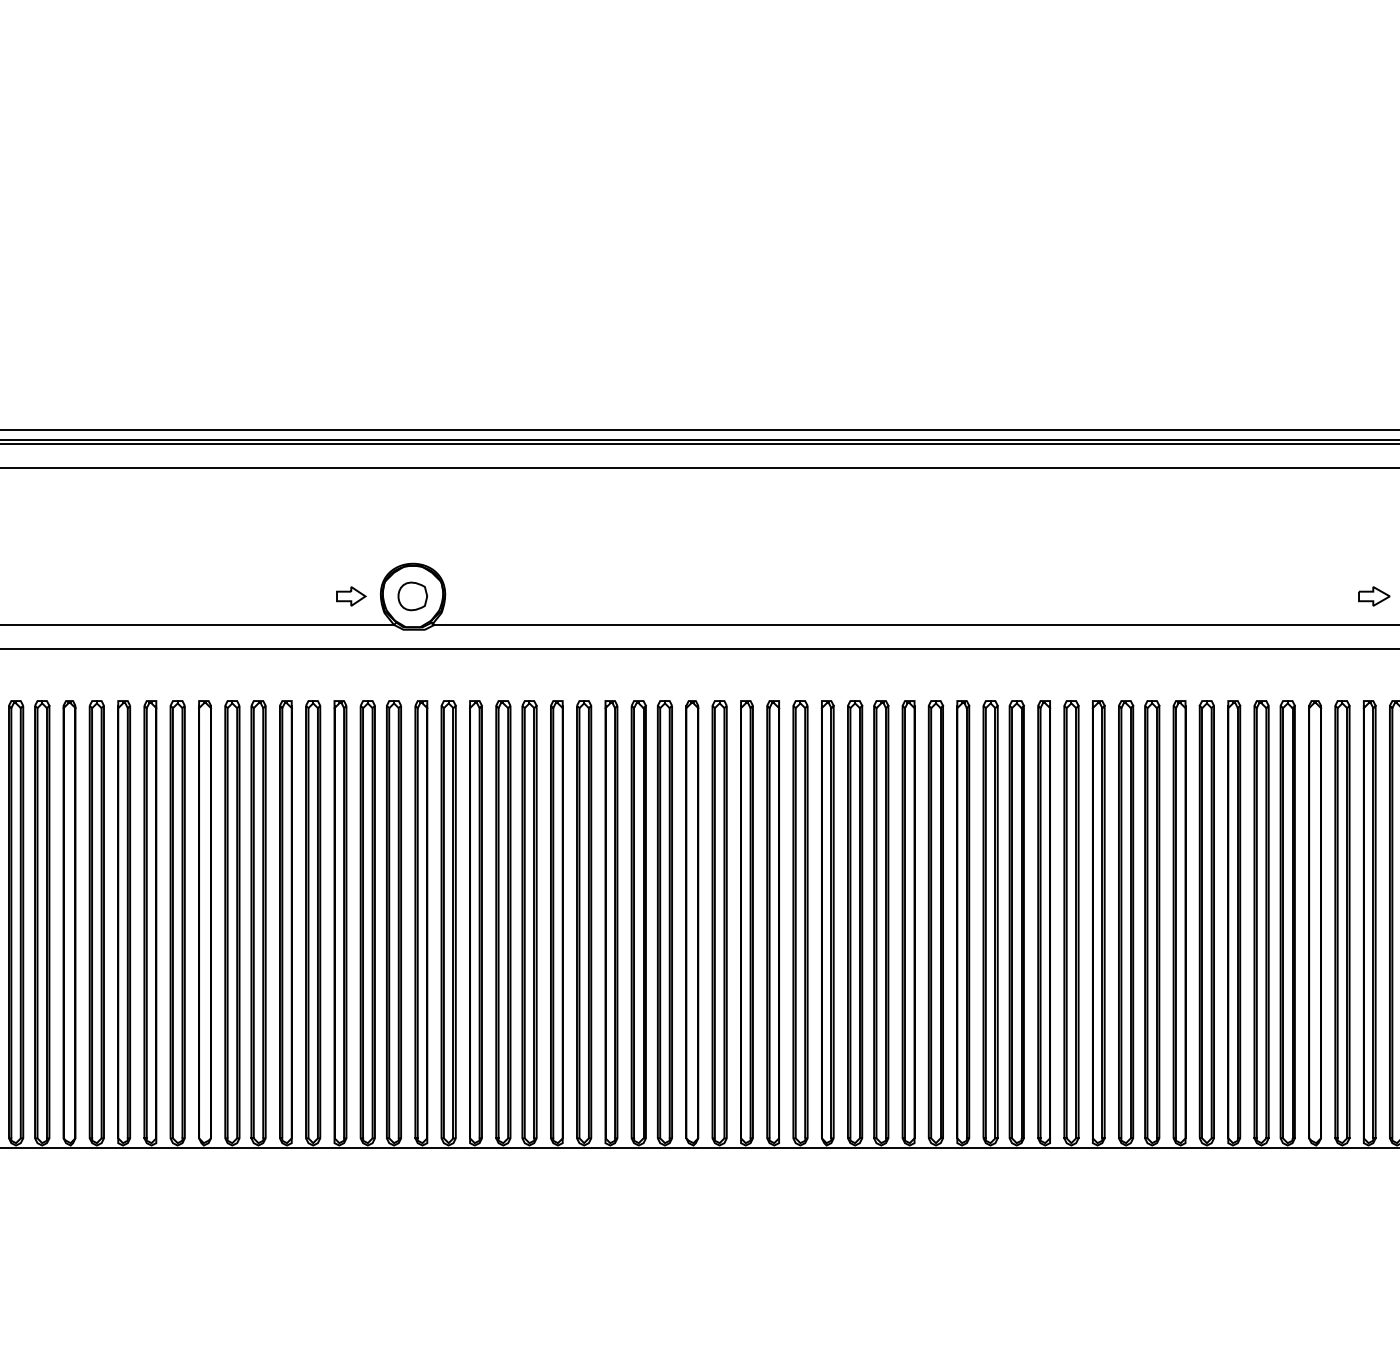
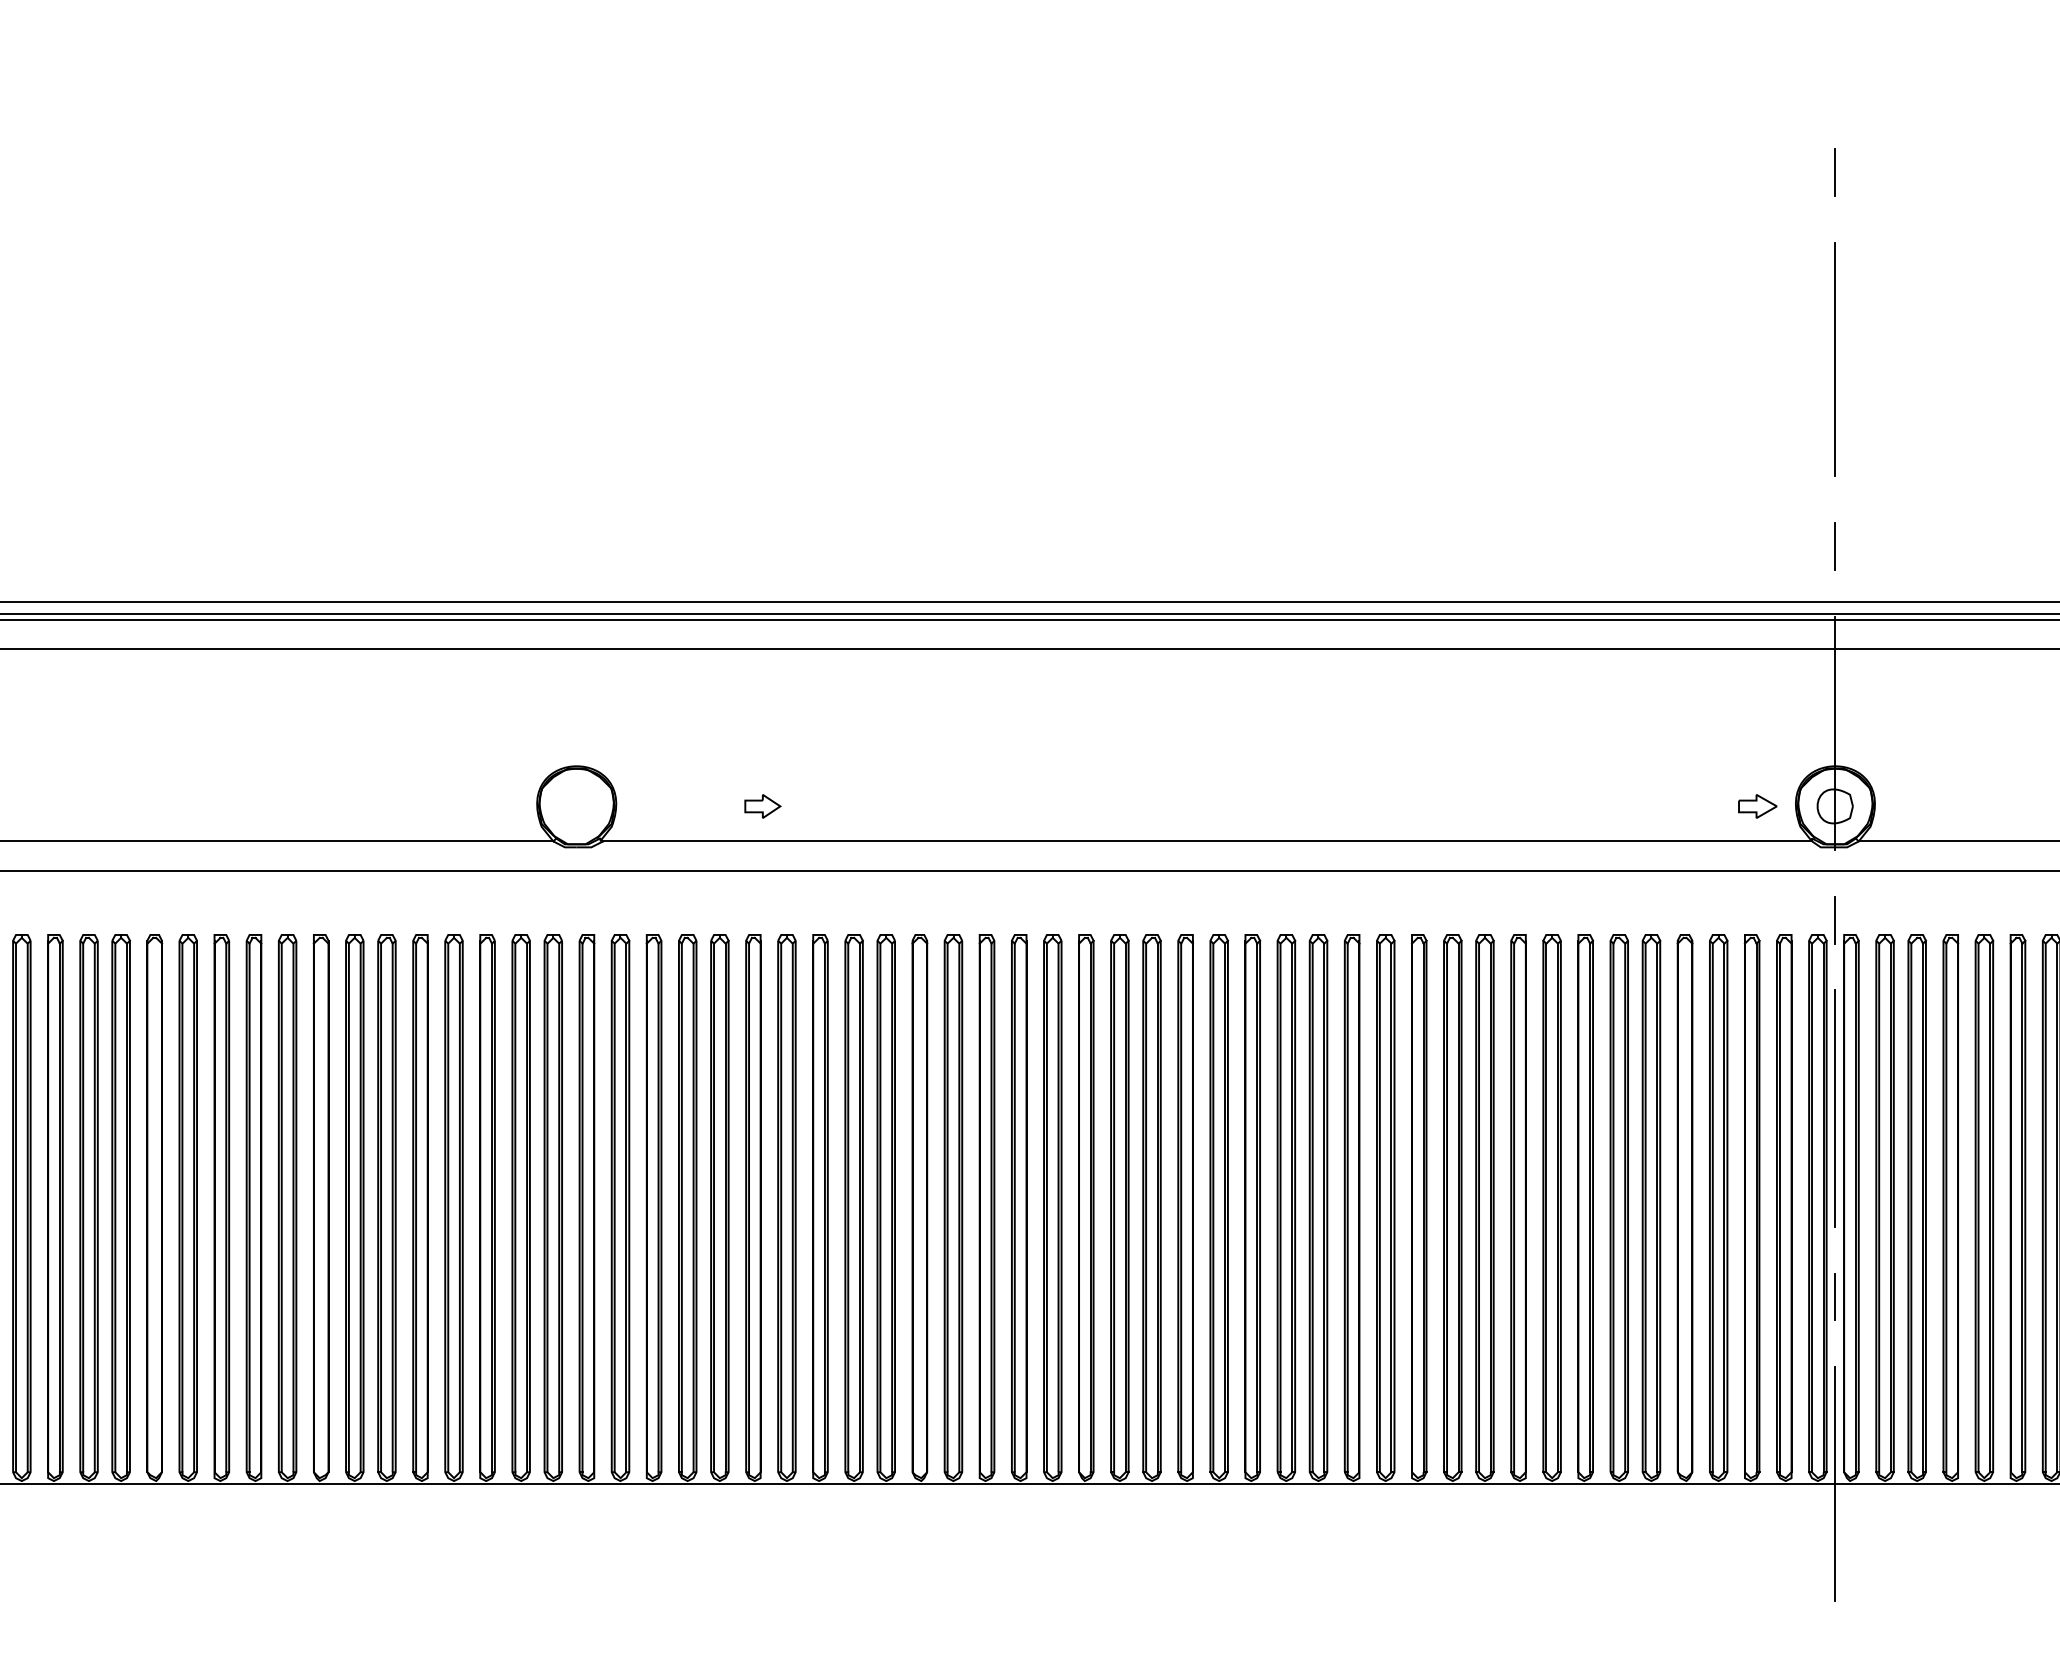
part: (350, 596) -> (762, 806), moved
part: (412, 596) -> (576, 806), removed

